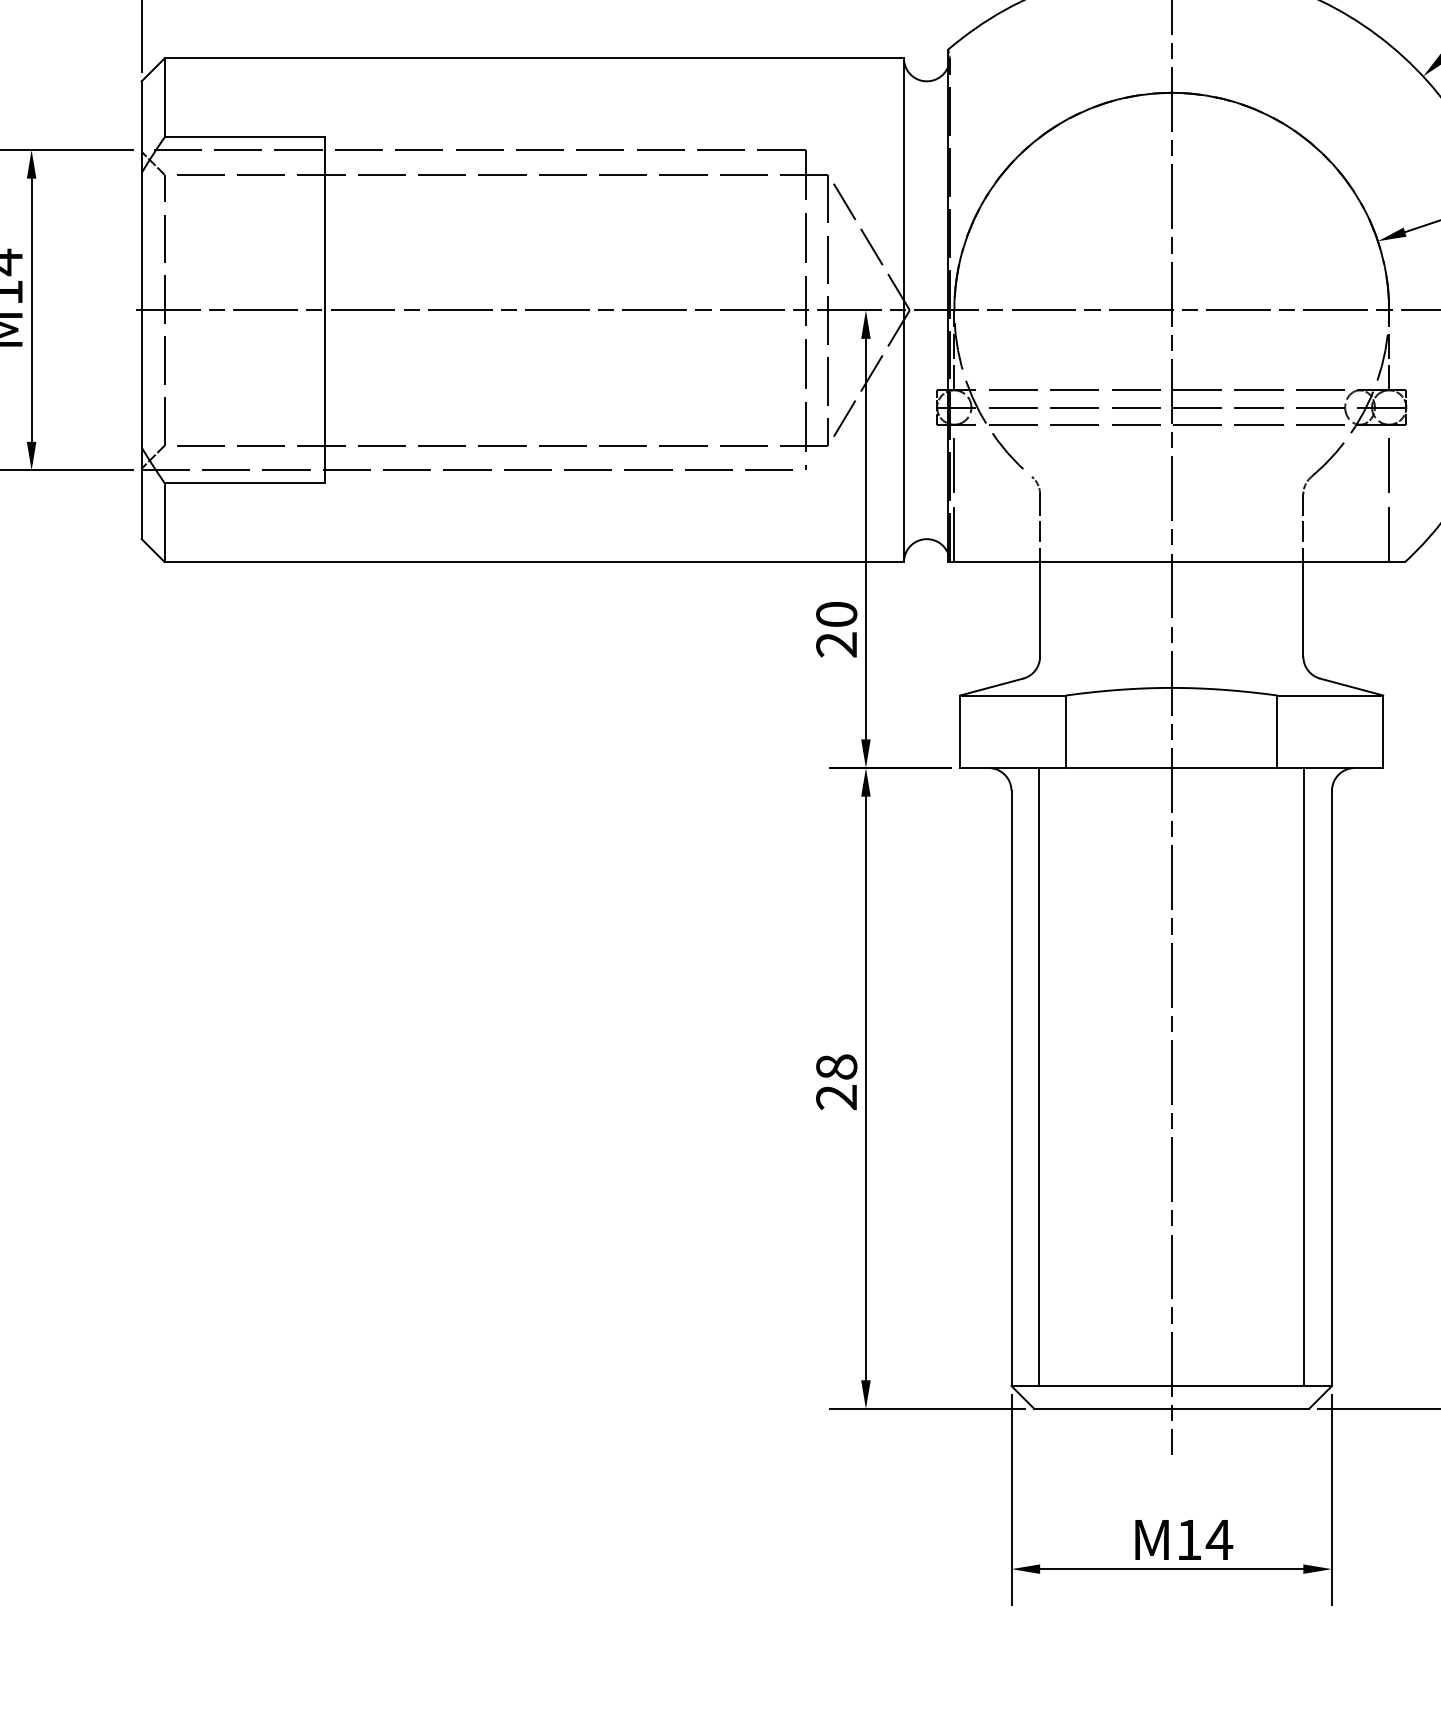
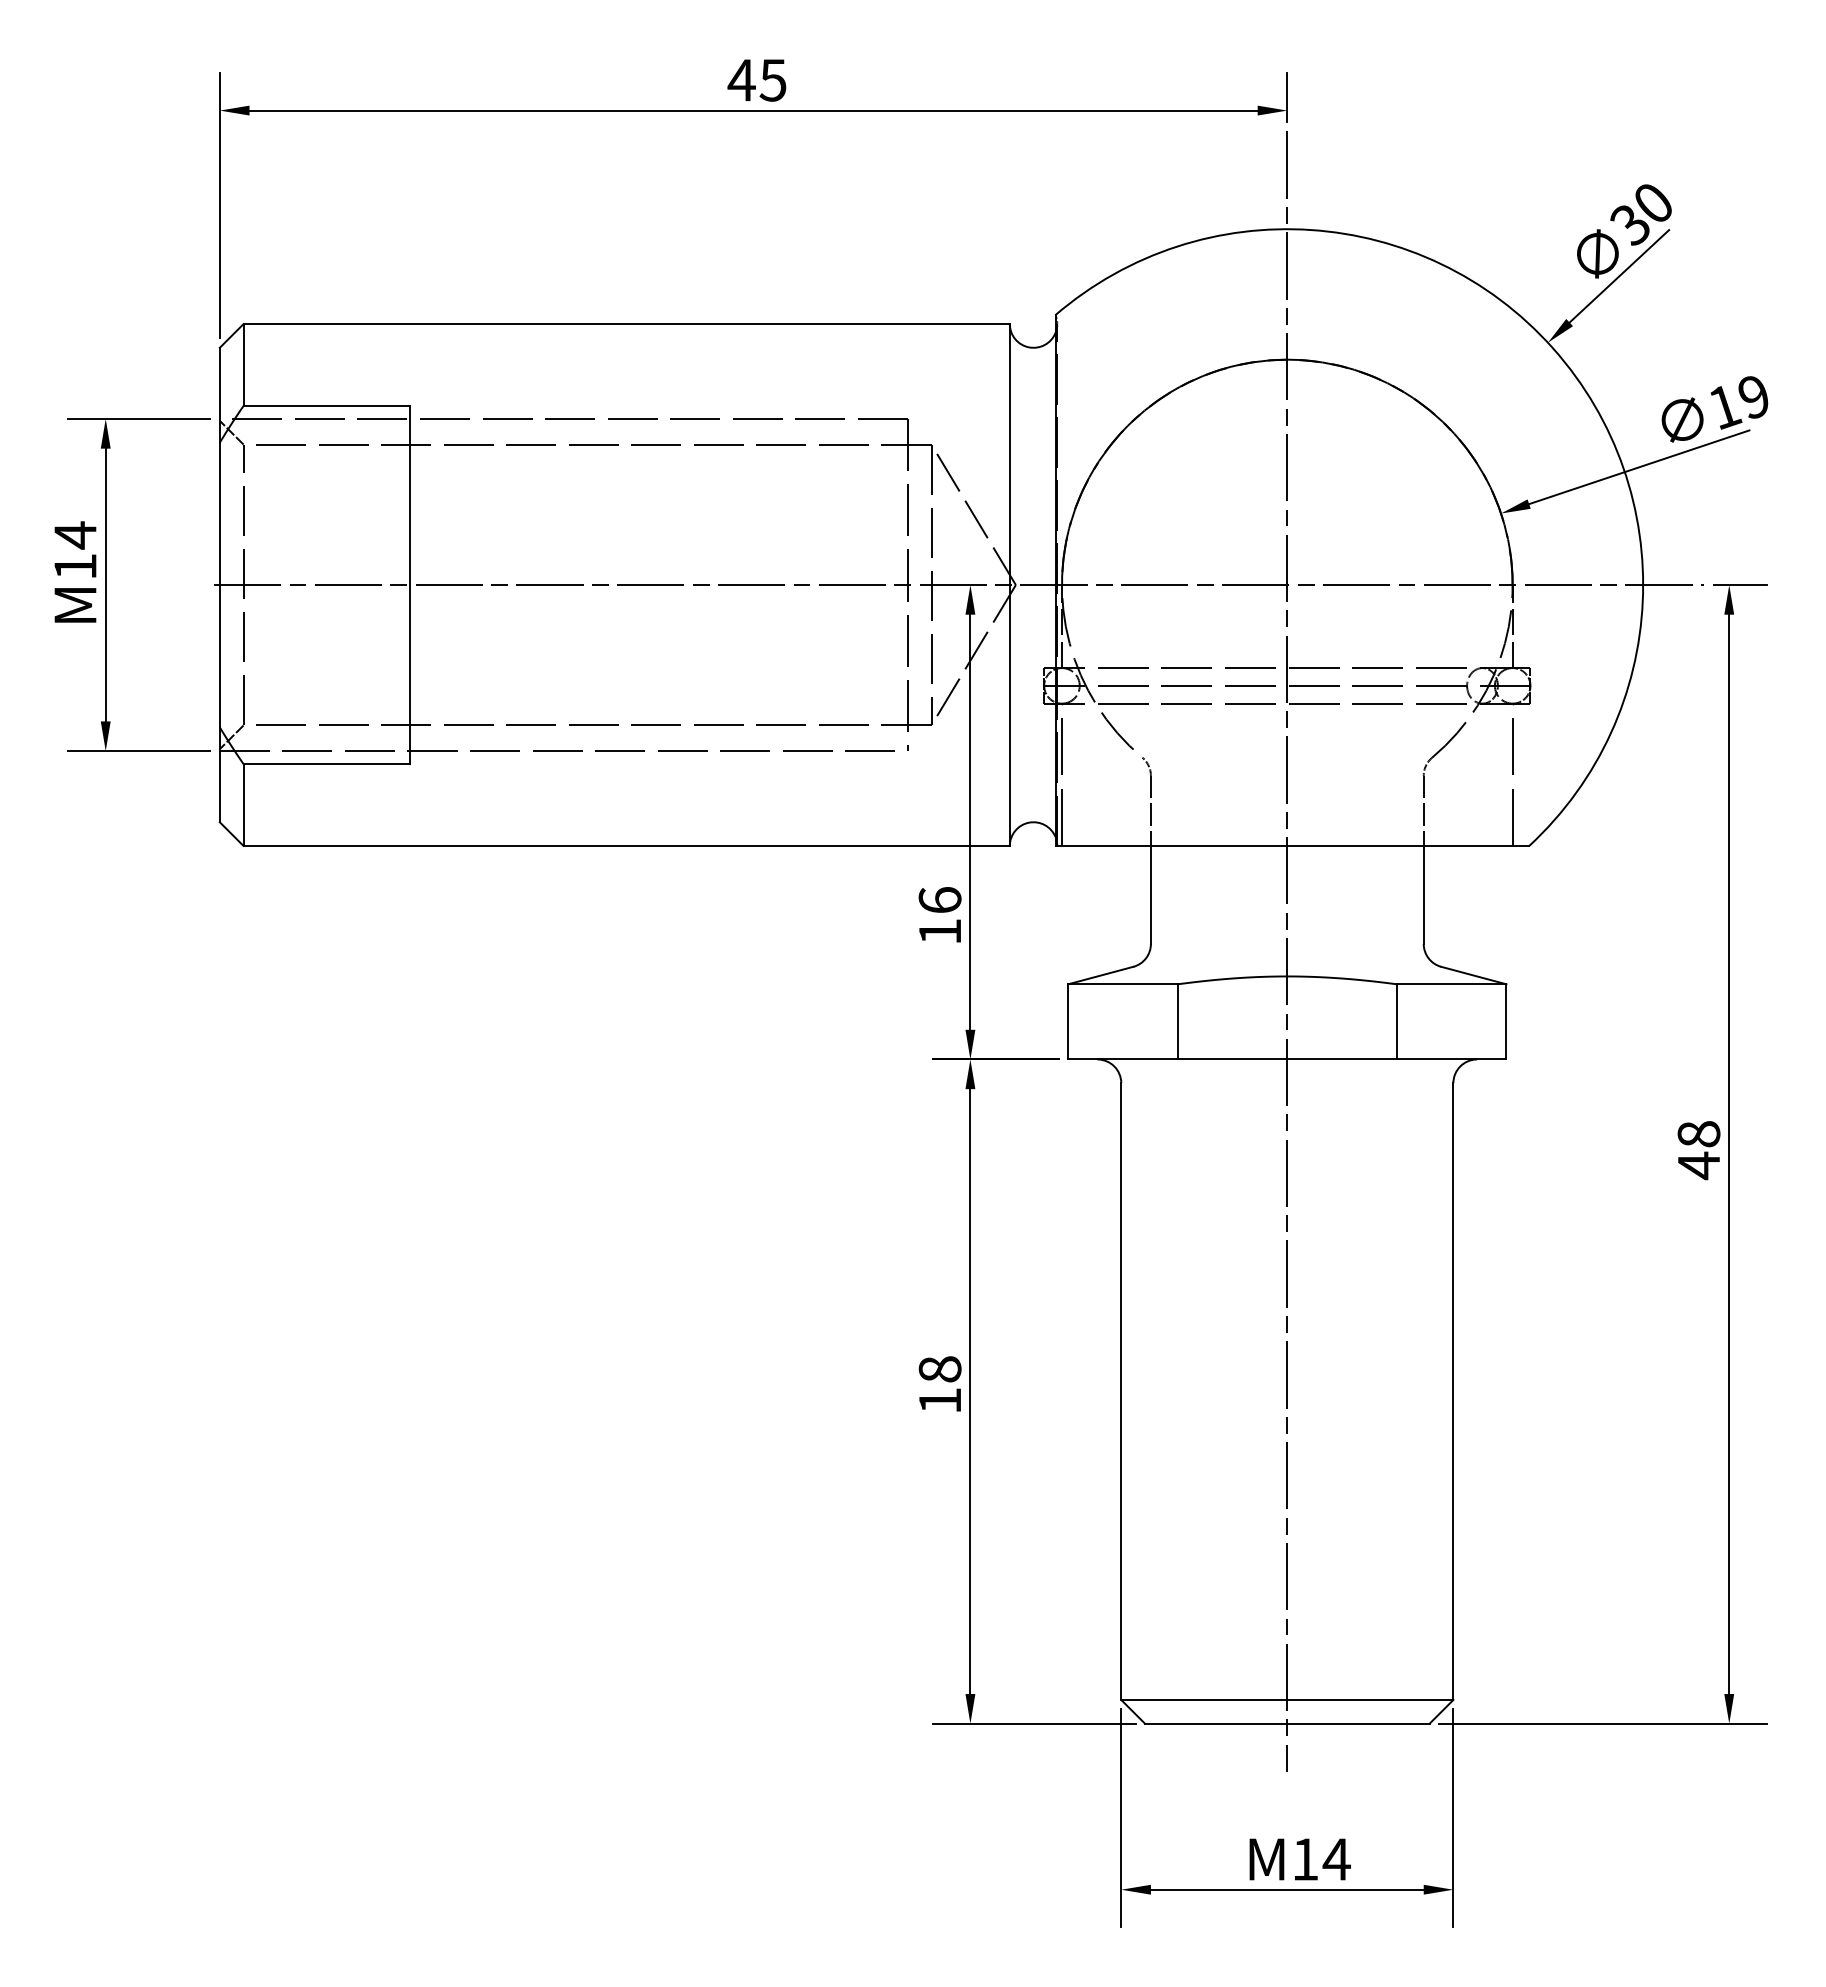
text: (836, 629) -> (939, 915), 20 -> 16
line: (1038, 1076) -> (1149, 1379), removed
line: (1304, 1076) -> (1424, 1379), removed
text: (836, 1097) -> (939, 1400), 28 -> 18

